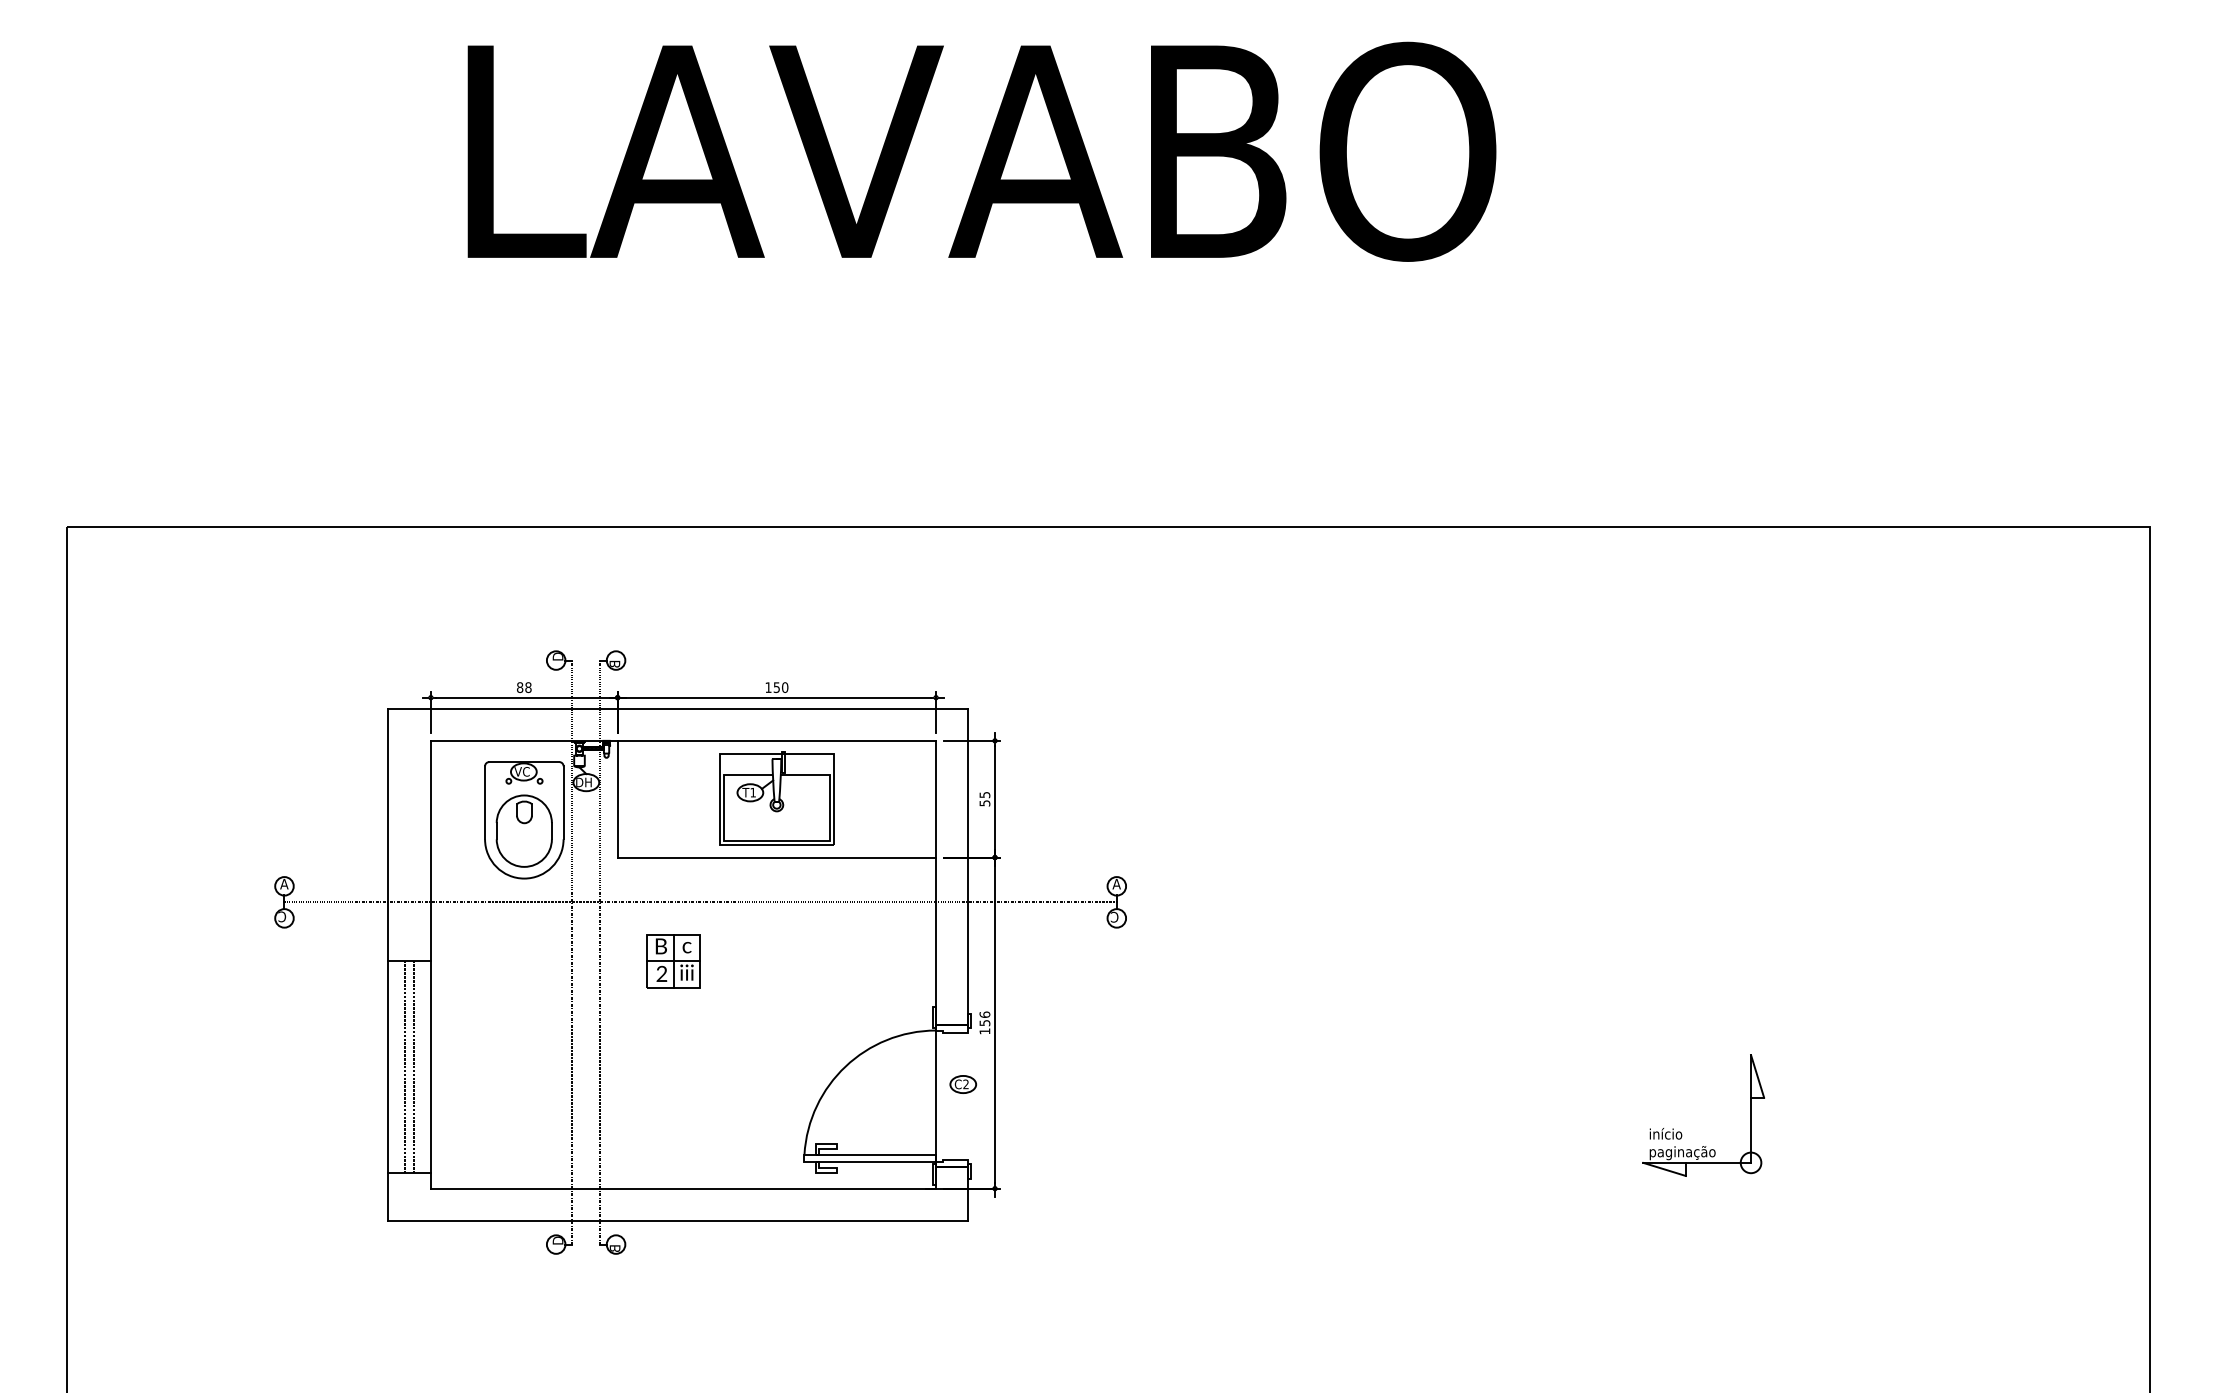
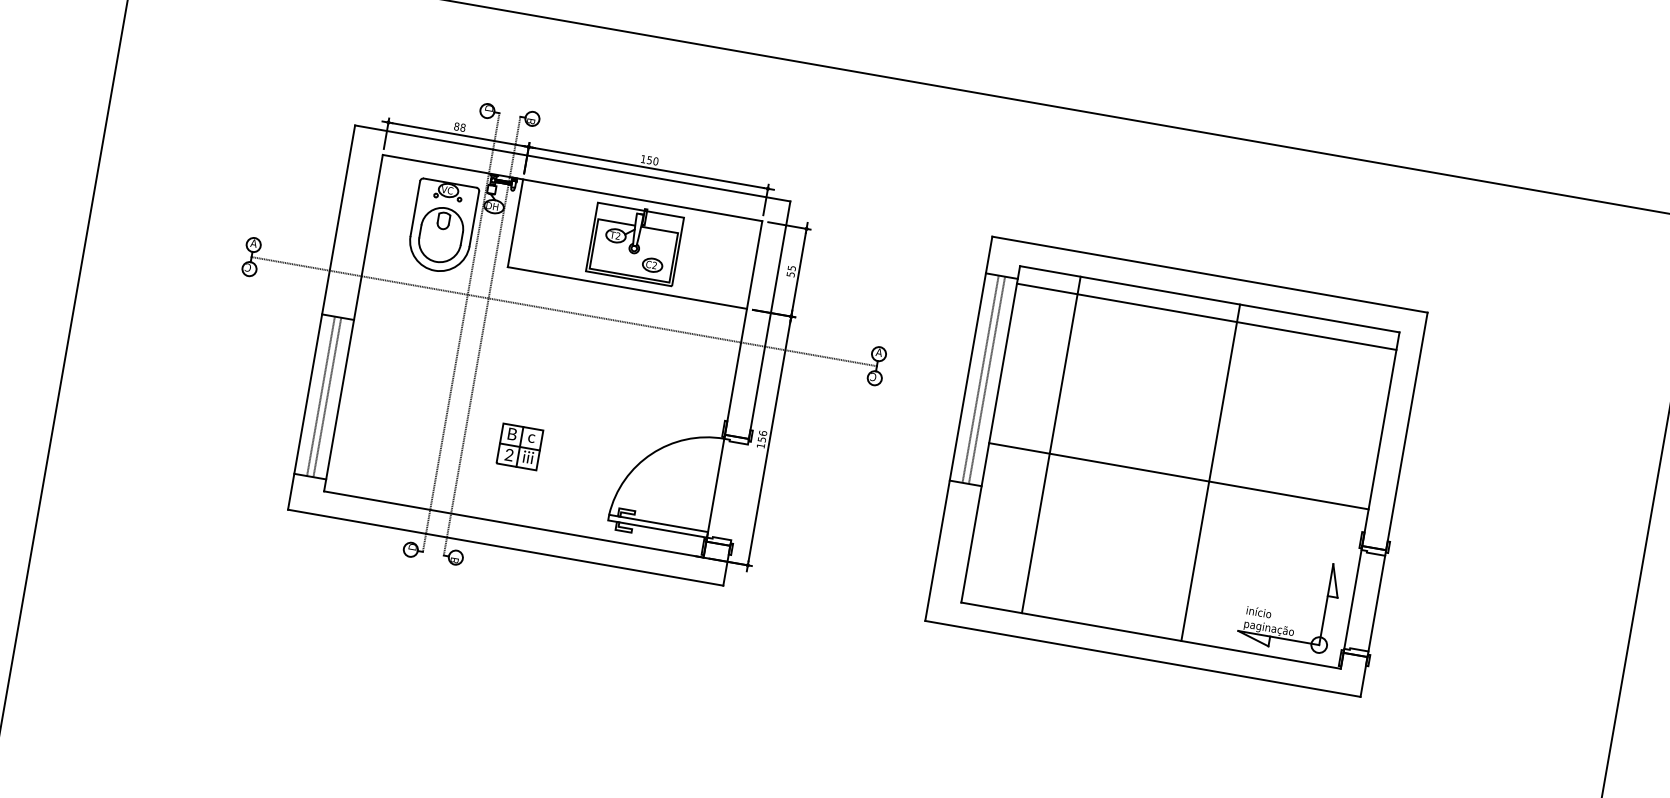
text: (752, 792) -> (617, 235), T1 -> T2
part: (673, 961) -> (519, 447), moved
part: (1527, 964) -> (1177, 466), added
part: (963, 1084) -> (652, 265), moved

